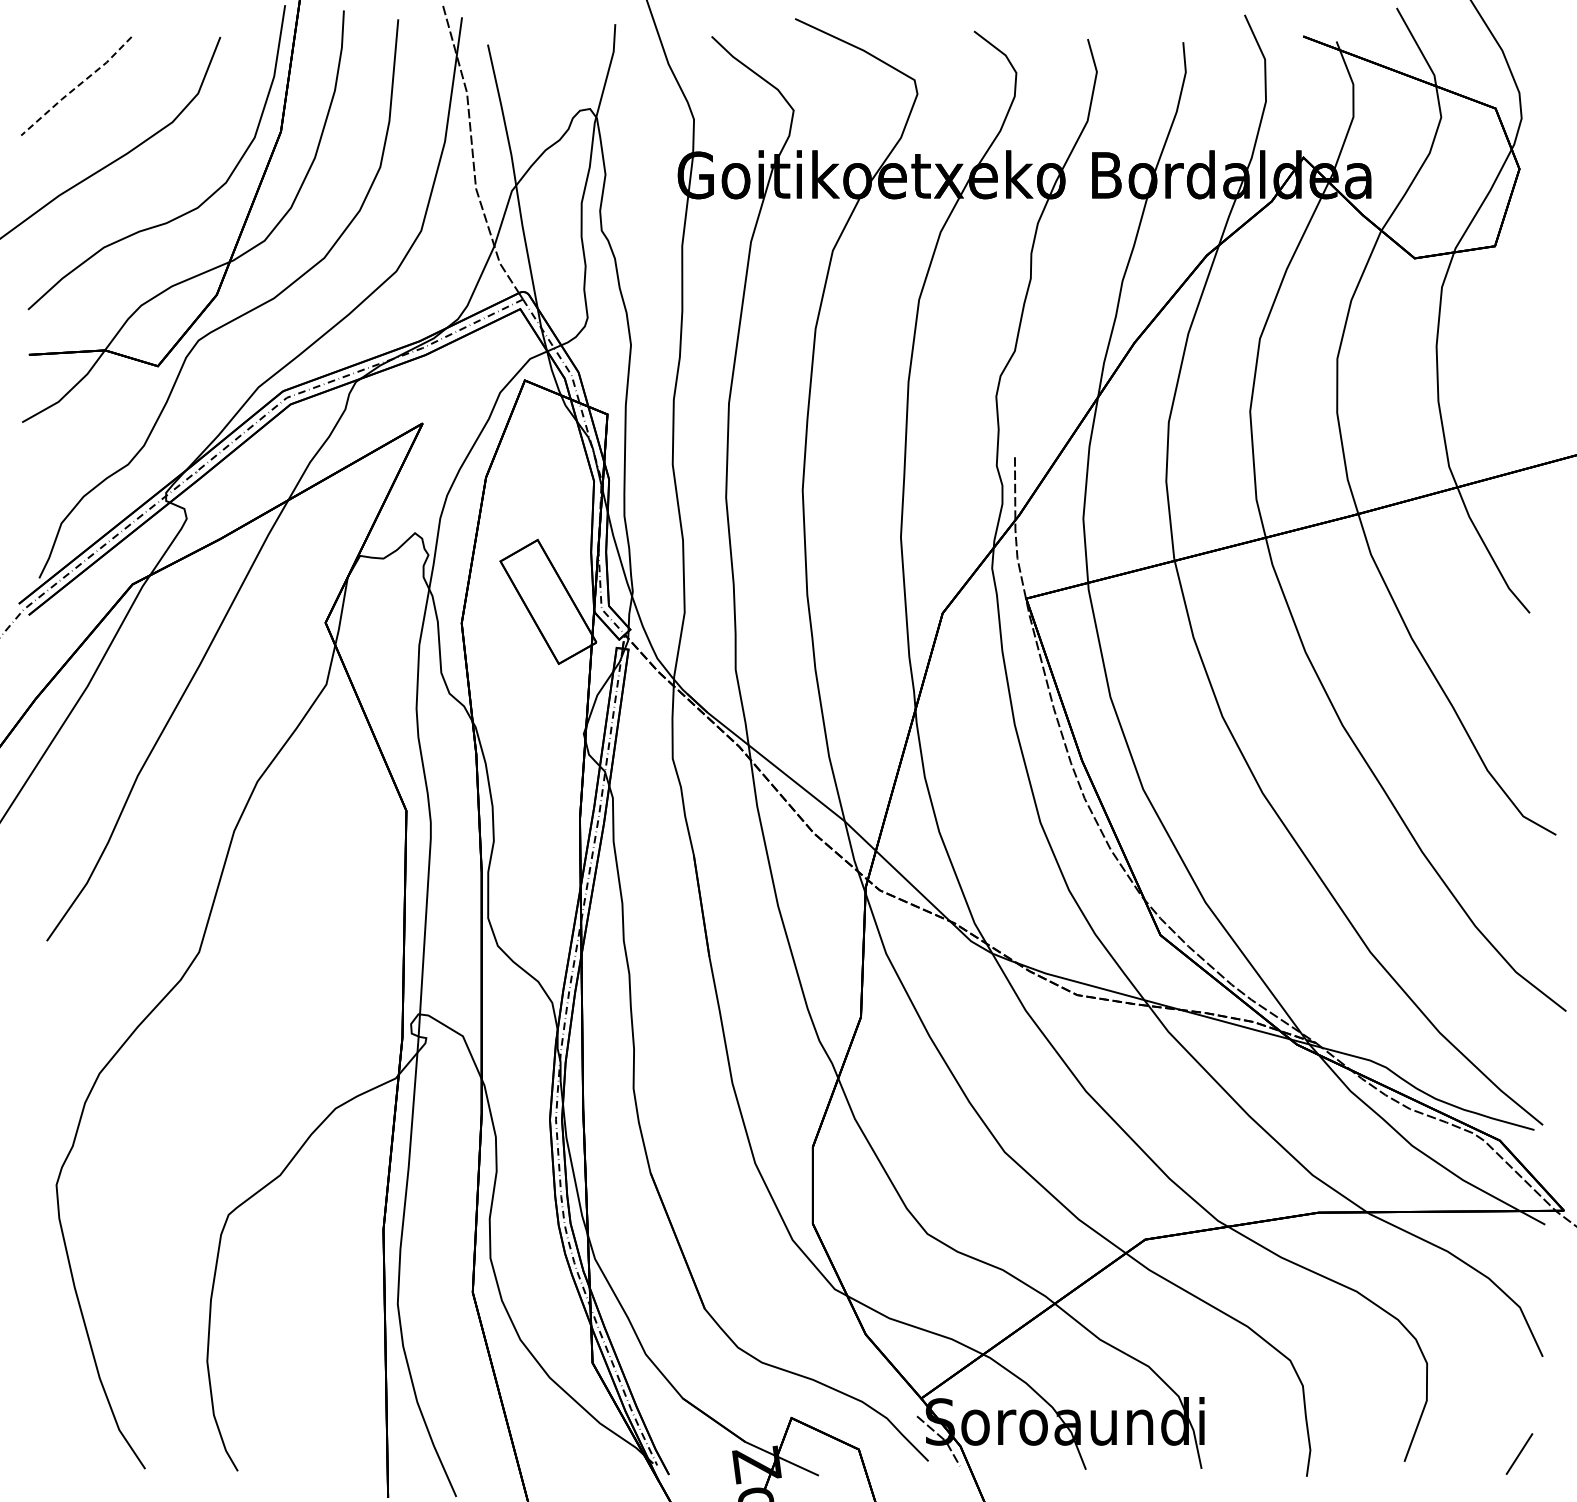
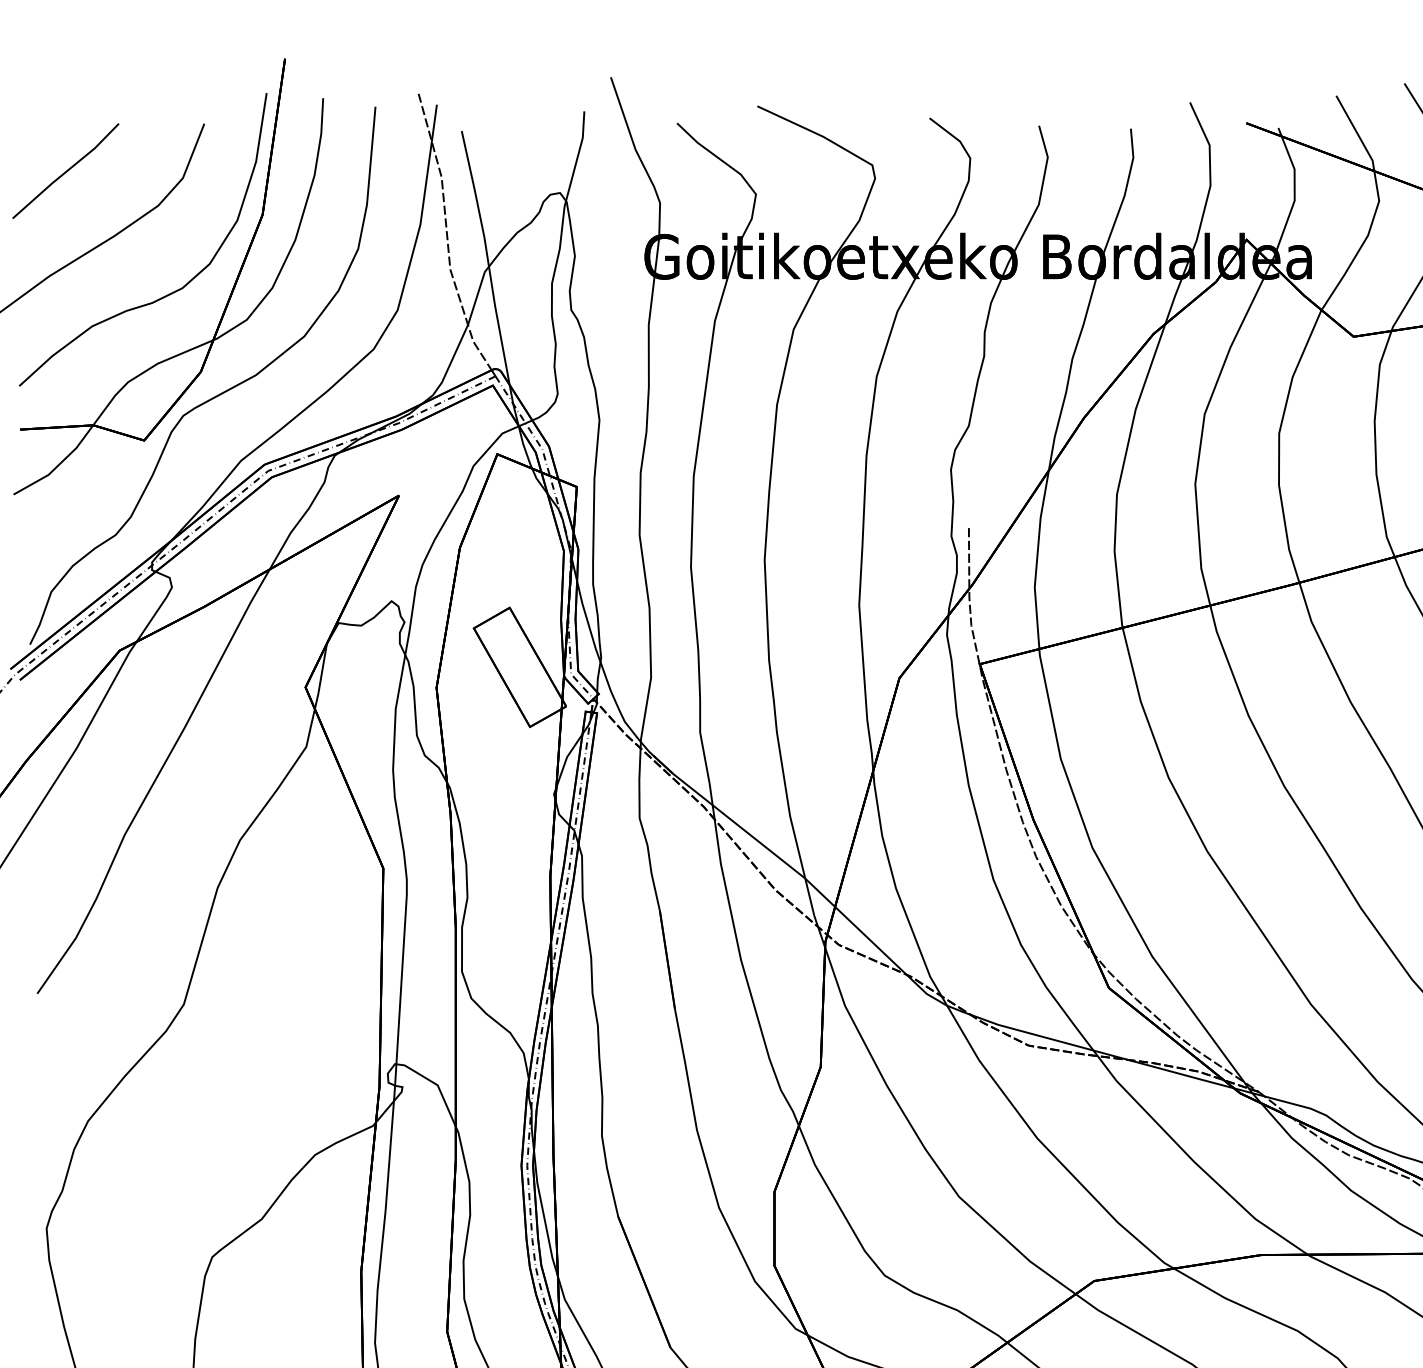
line: (76, 87) -> (65, 172), dashed -> solid

